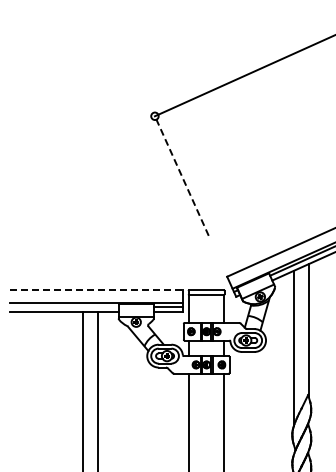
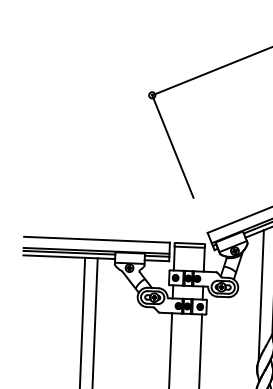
line: (181, 175) -> (172, 146), dashed -> solid
line: (96, 290) -> (97, 240), dashed -> solid
line: (63, 306) -> (68, 252), added

